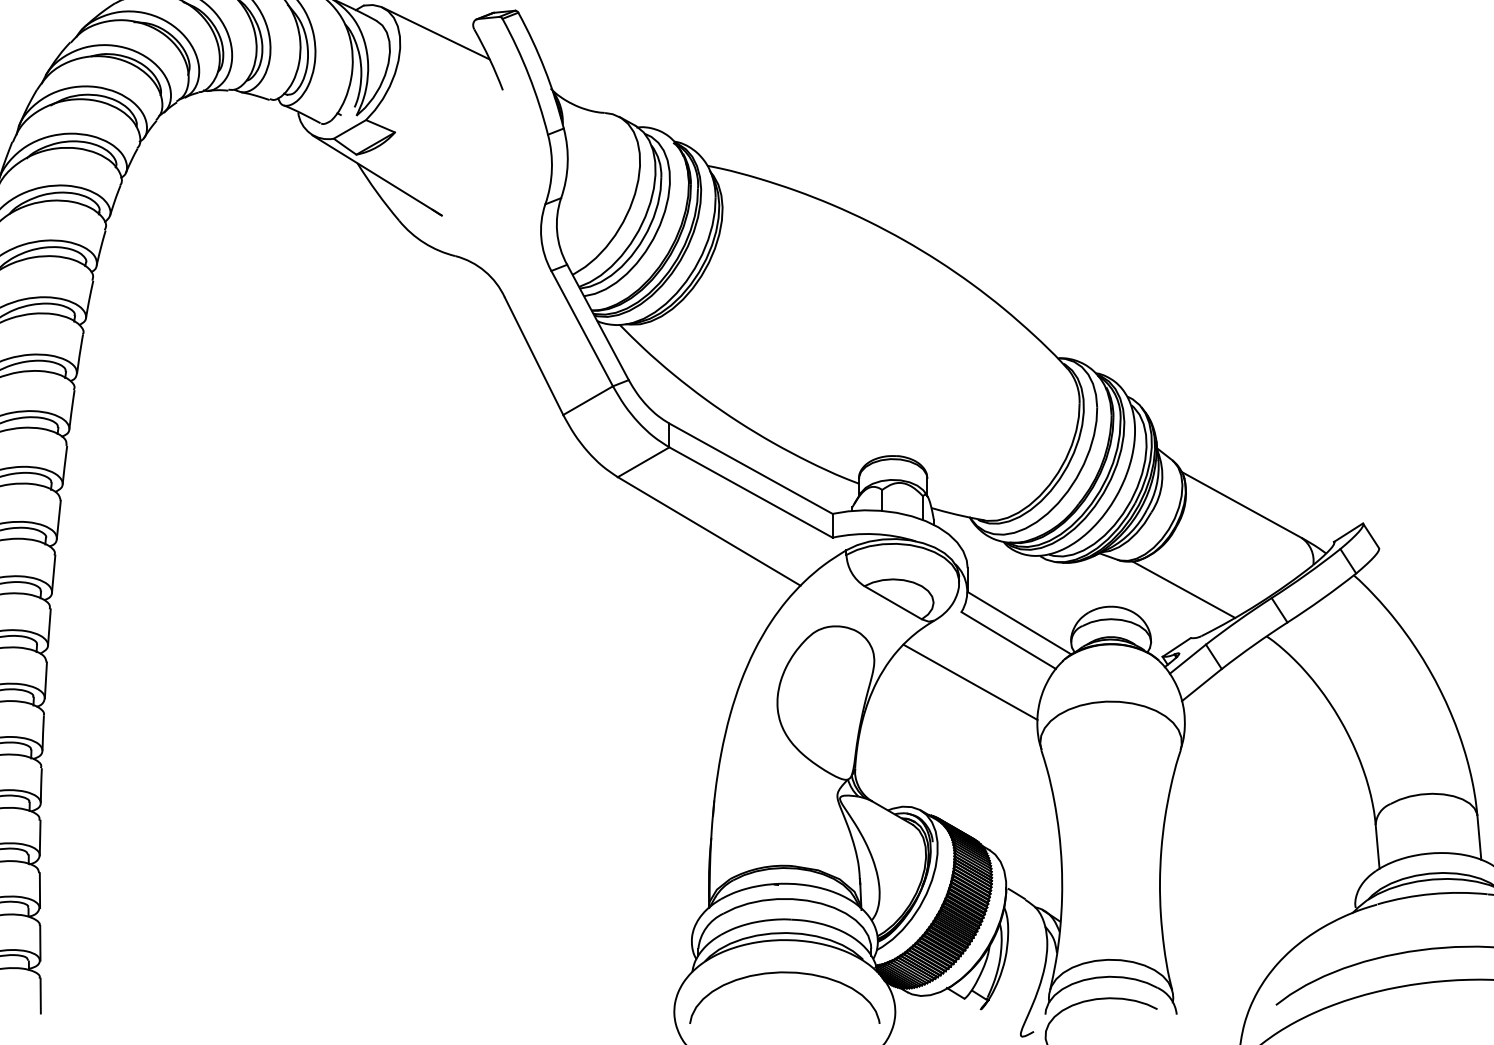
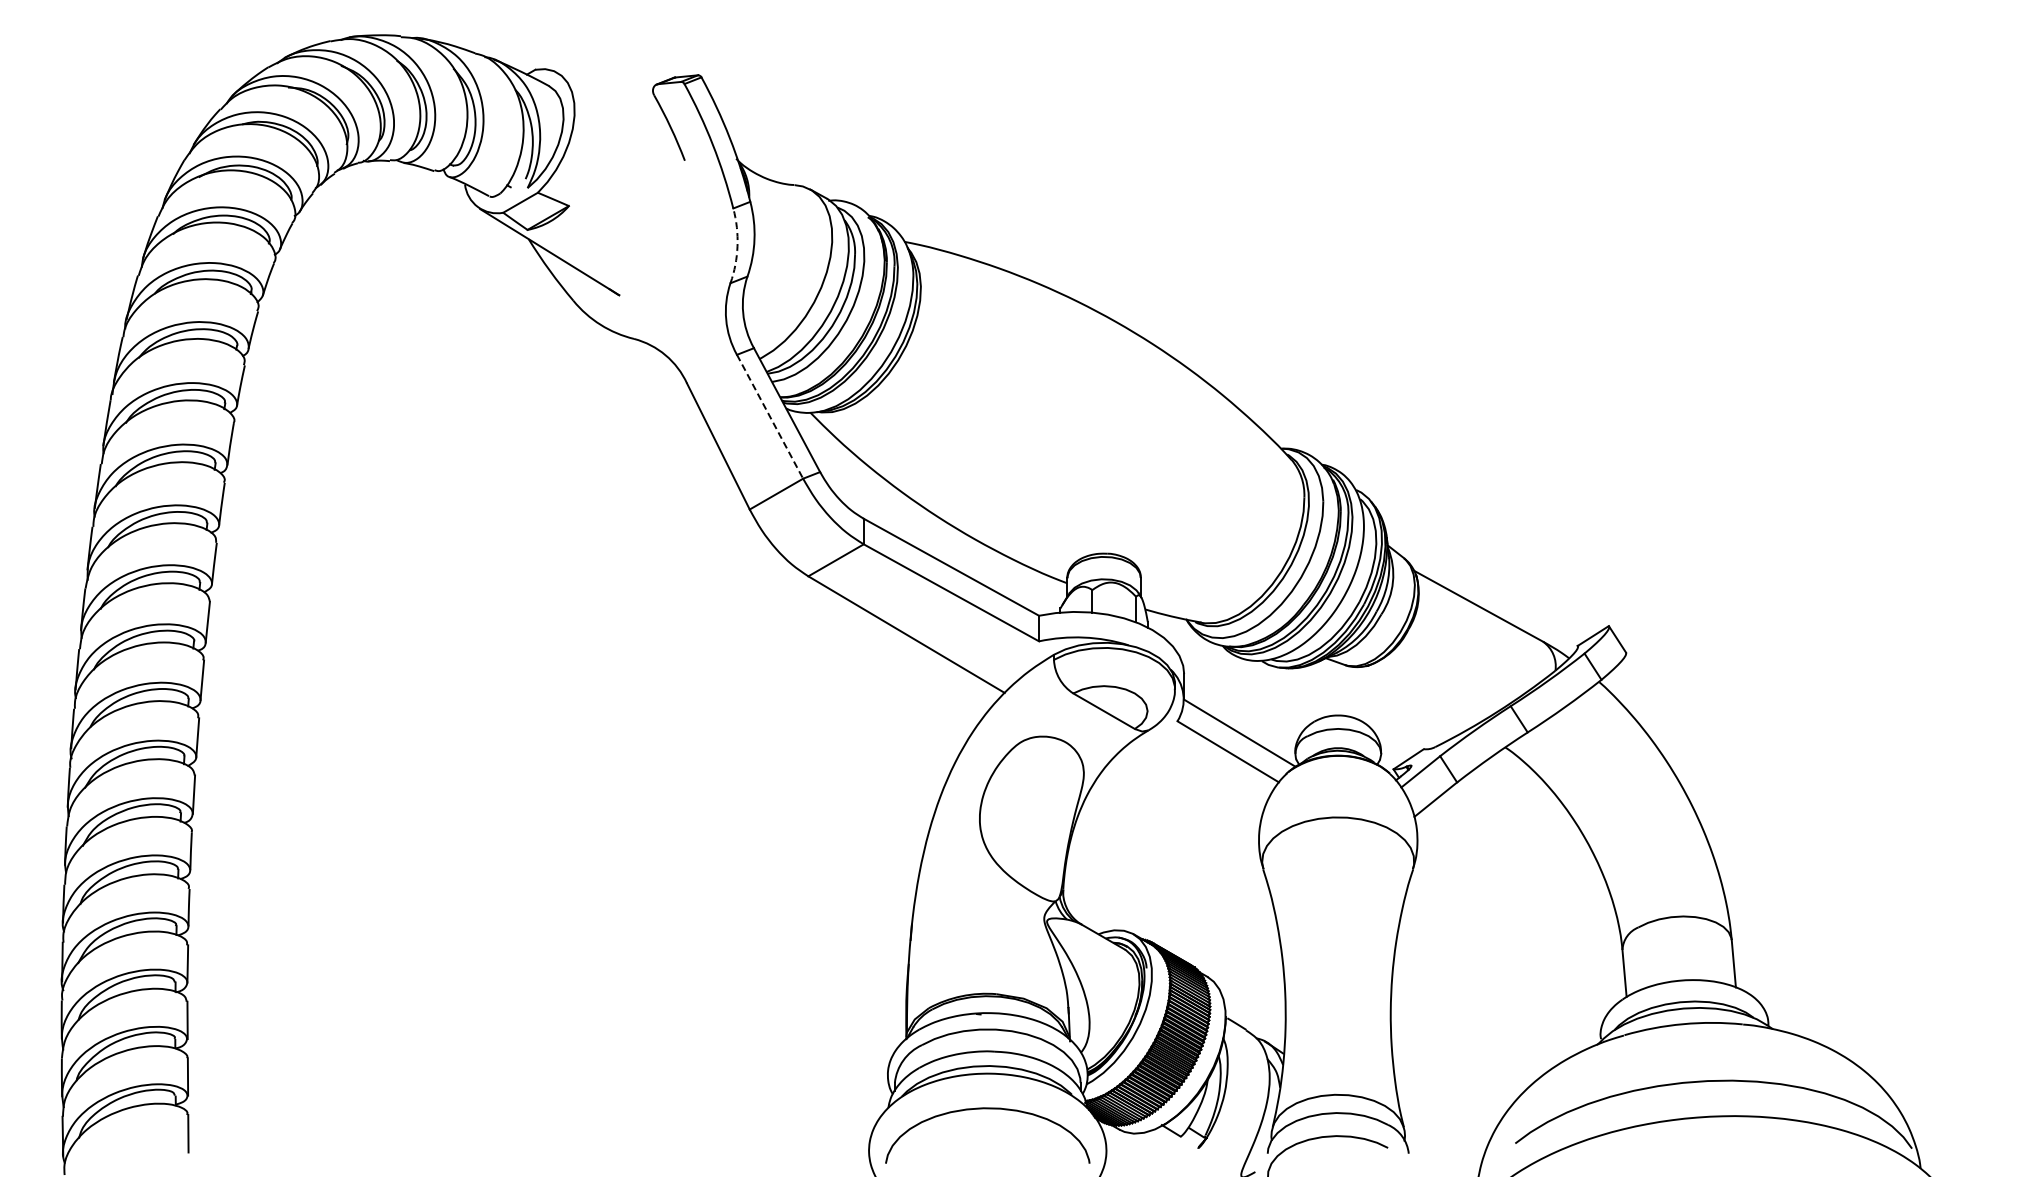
line: (435, 33) -> (612, 99), removed
arc: (551, 170) -> (737, 246), solid -> dashed
line: (582, 329) -> (770, 417), solid -> dashed
line: (1183, 589) -> (1415, 696), removed
line: (970, 682) -> (1187, 796), removed

